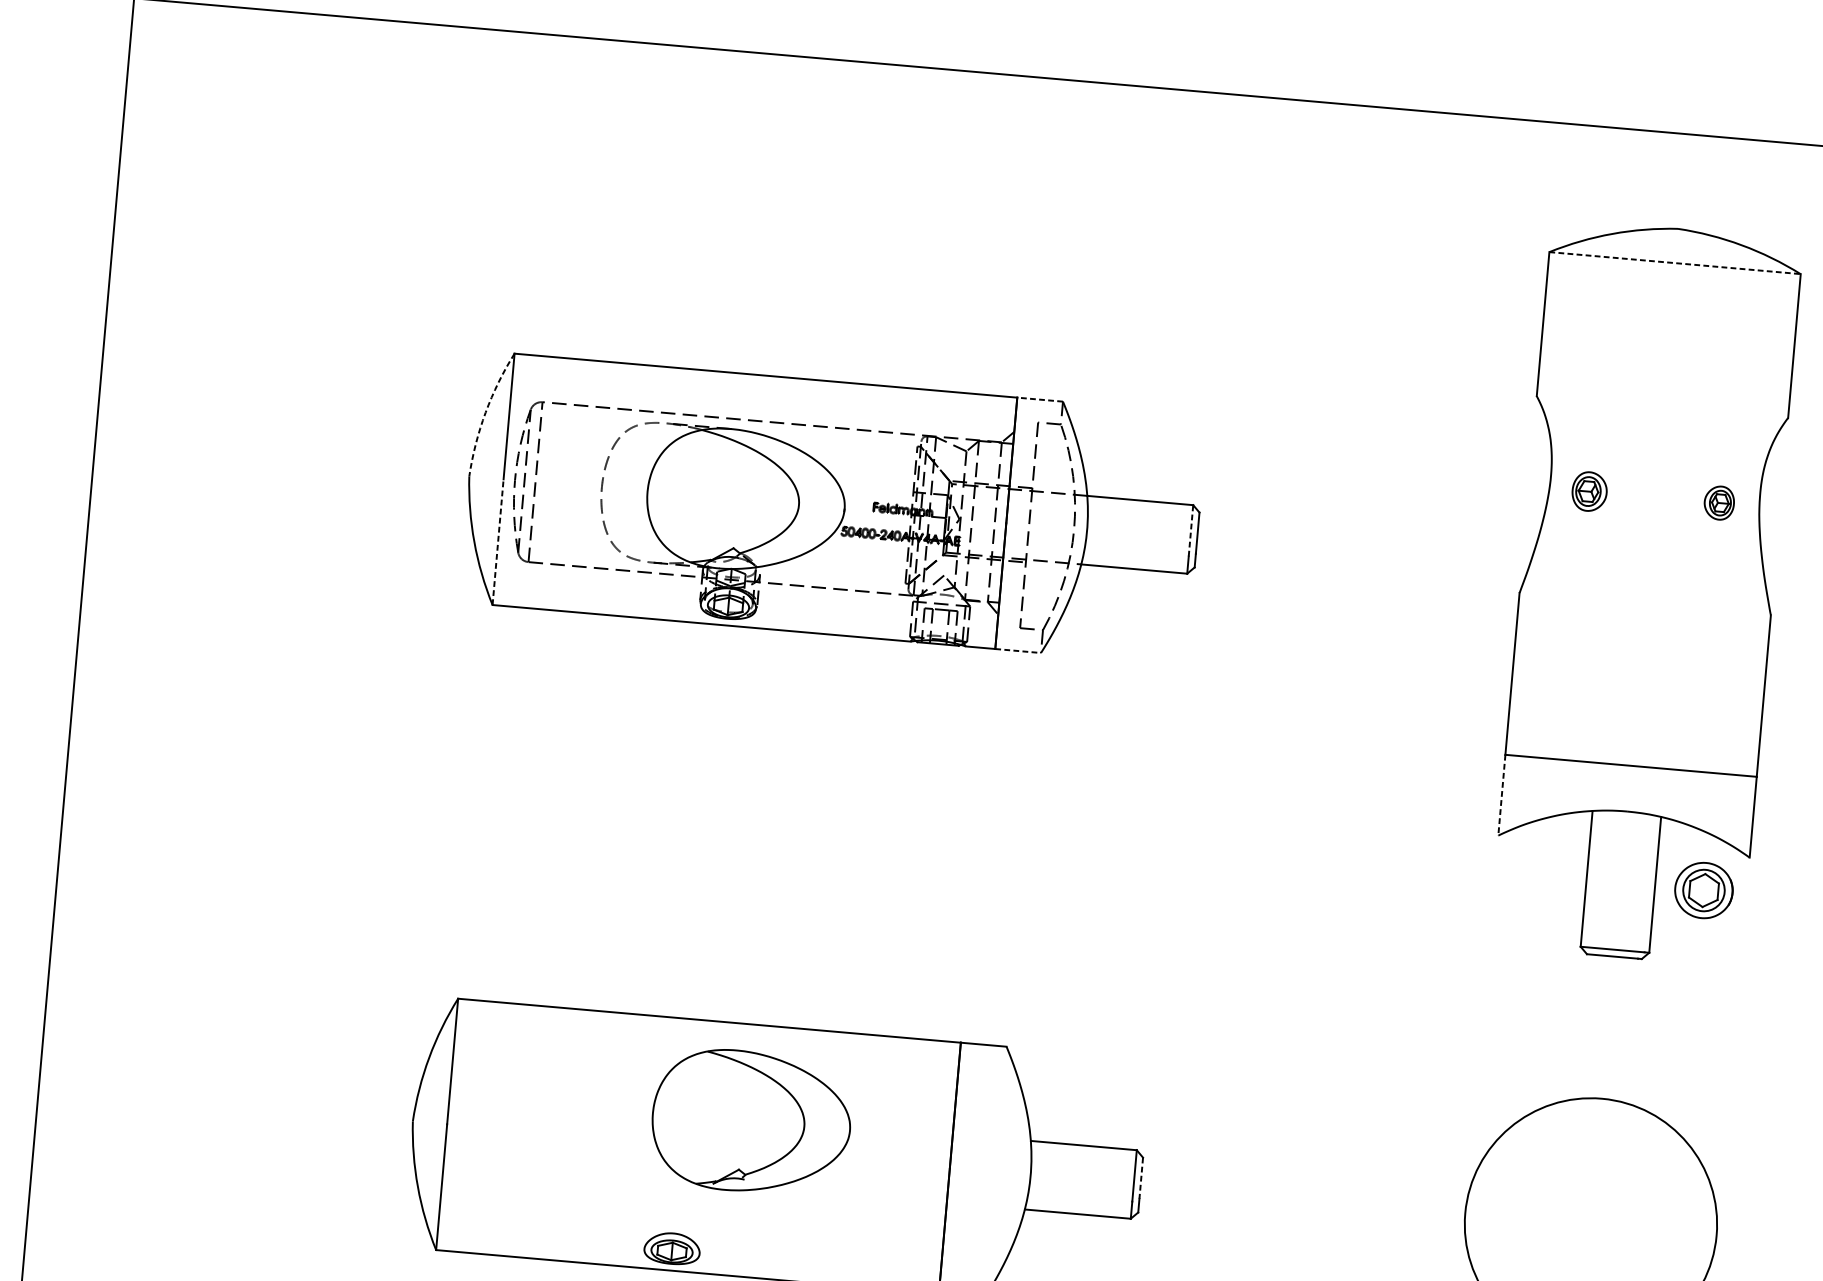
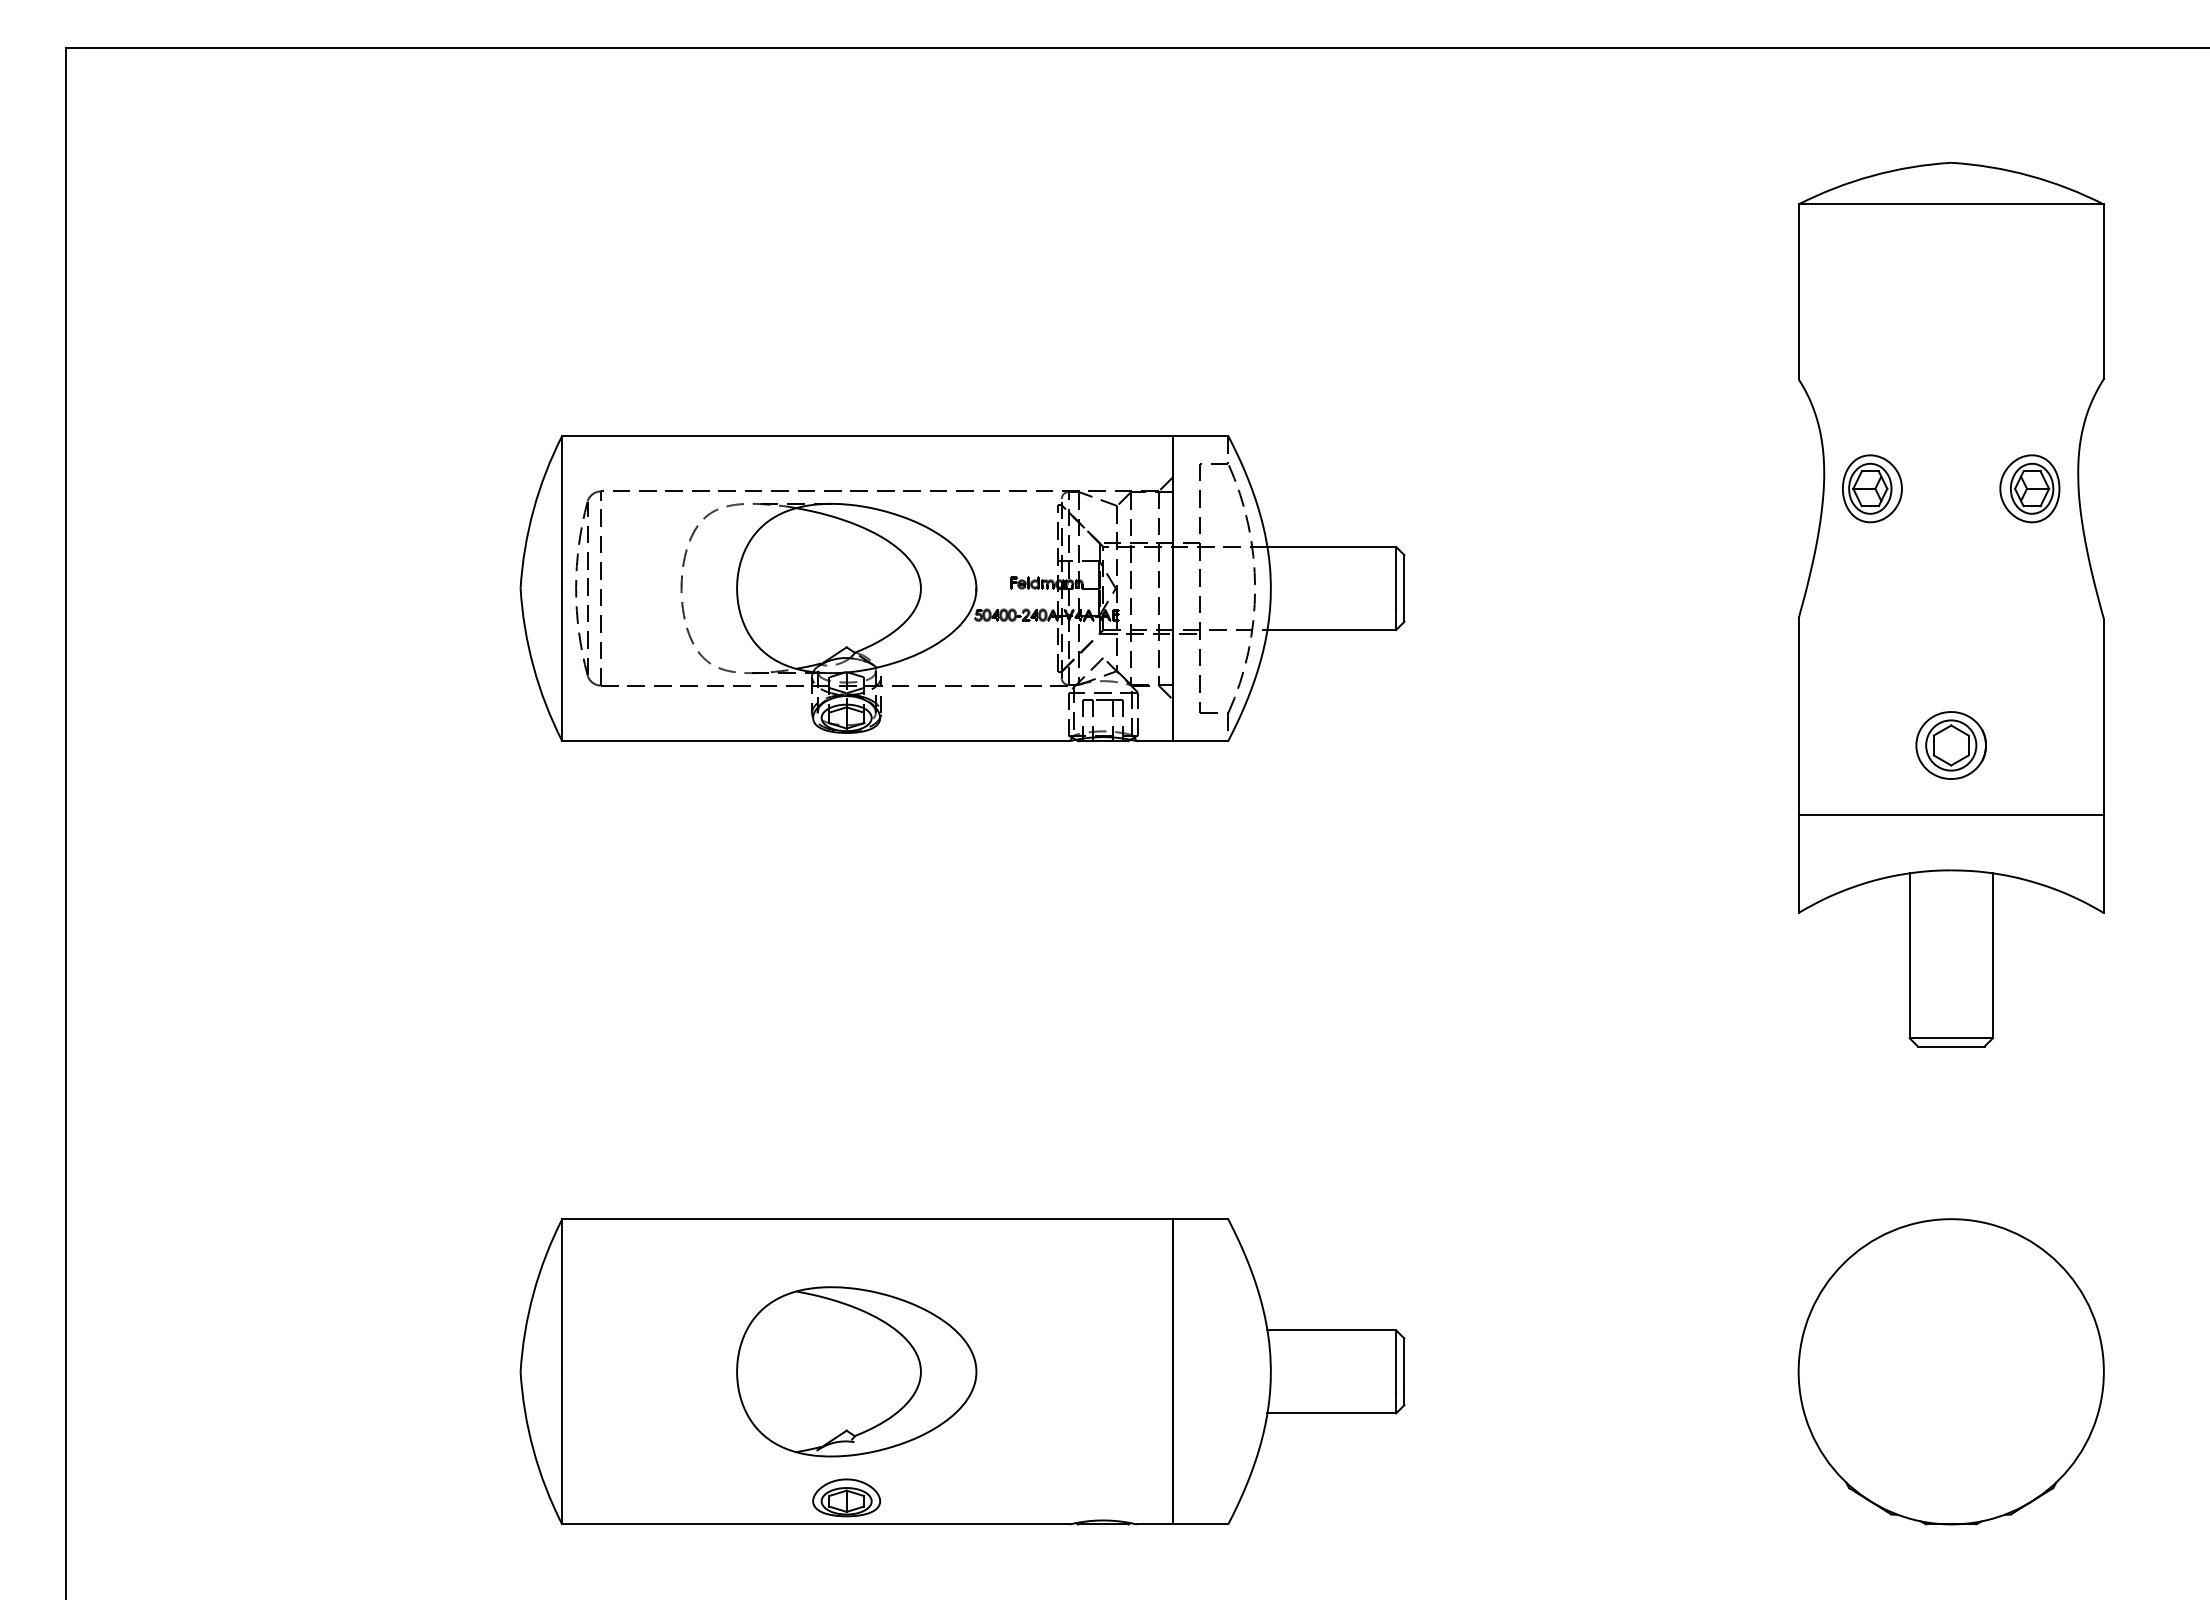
line: (1675, 263) -> (1951, 204), dashed -> solid
line: (1040, 399) -> (1200, 435), dashed -> solid
arc: (485, 413) -> (533, 510), dashed -> solid
part: (1589, 491) -> (1872, 488), size x1.43
part: (1719, 502) -> (2029, 488), size x1.67
line: (1191, 530) -> (1396, 577), dashed -> solid
line: (498, 541) -> (562, 664), dashed -> solid
line: (1018, 651) -> (1200, 741), dashed -> solid
line: (1501, 795) -> (1798, 864), dashed -> solid
part: (1703, 890) -> (1950, 745), moved
part: (751, 1121) -> (856, 1371), moved
line: (1141, 1178) -> (1404, 1363), dashed -> solid

